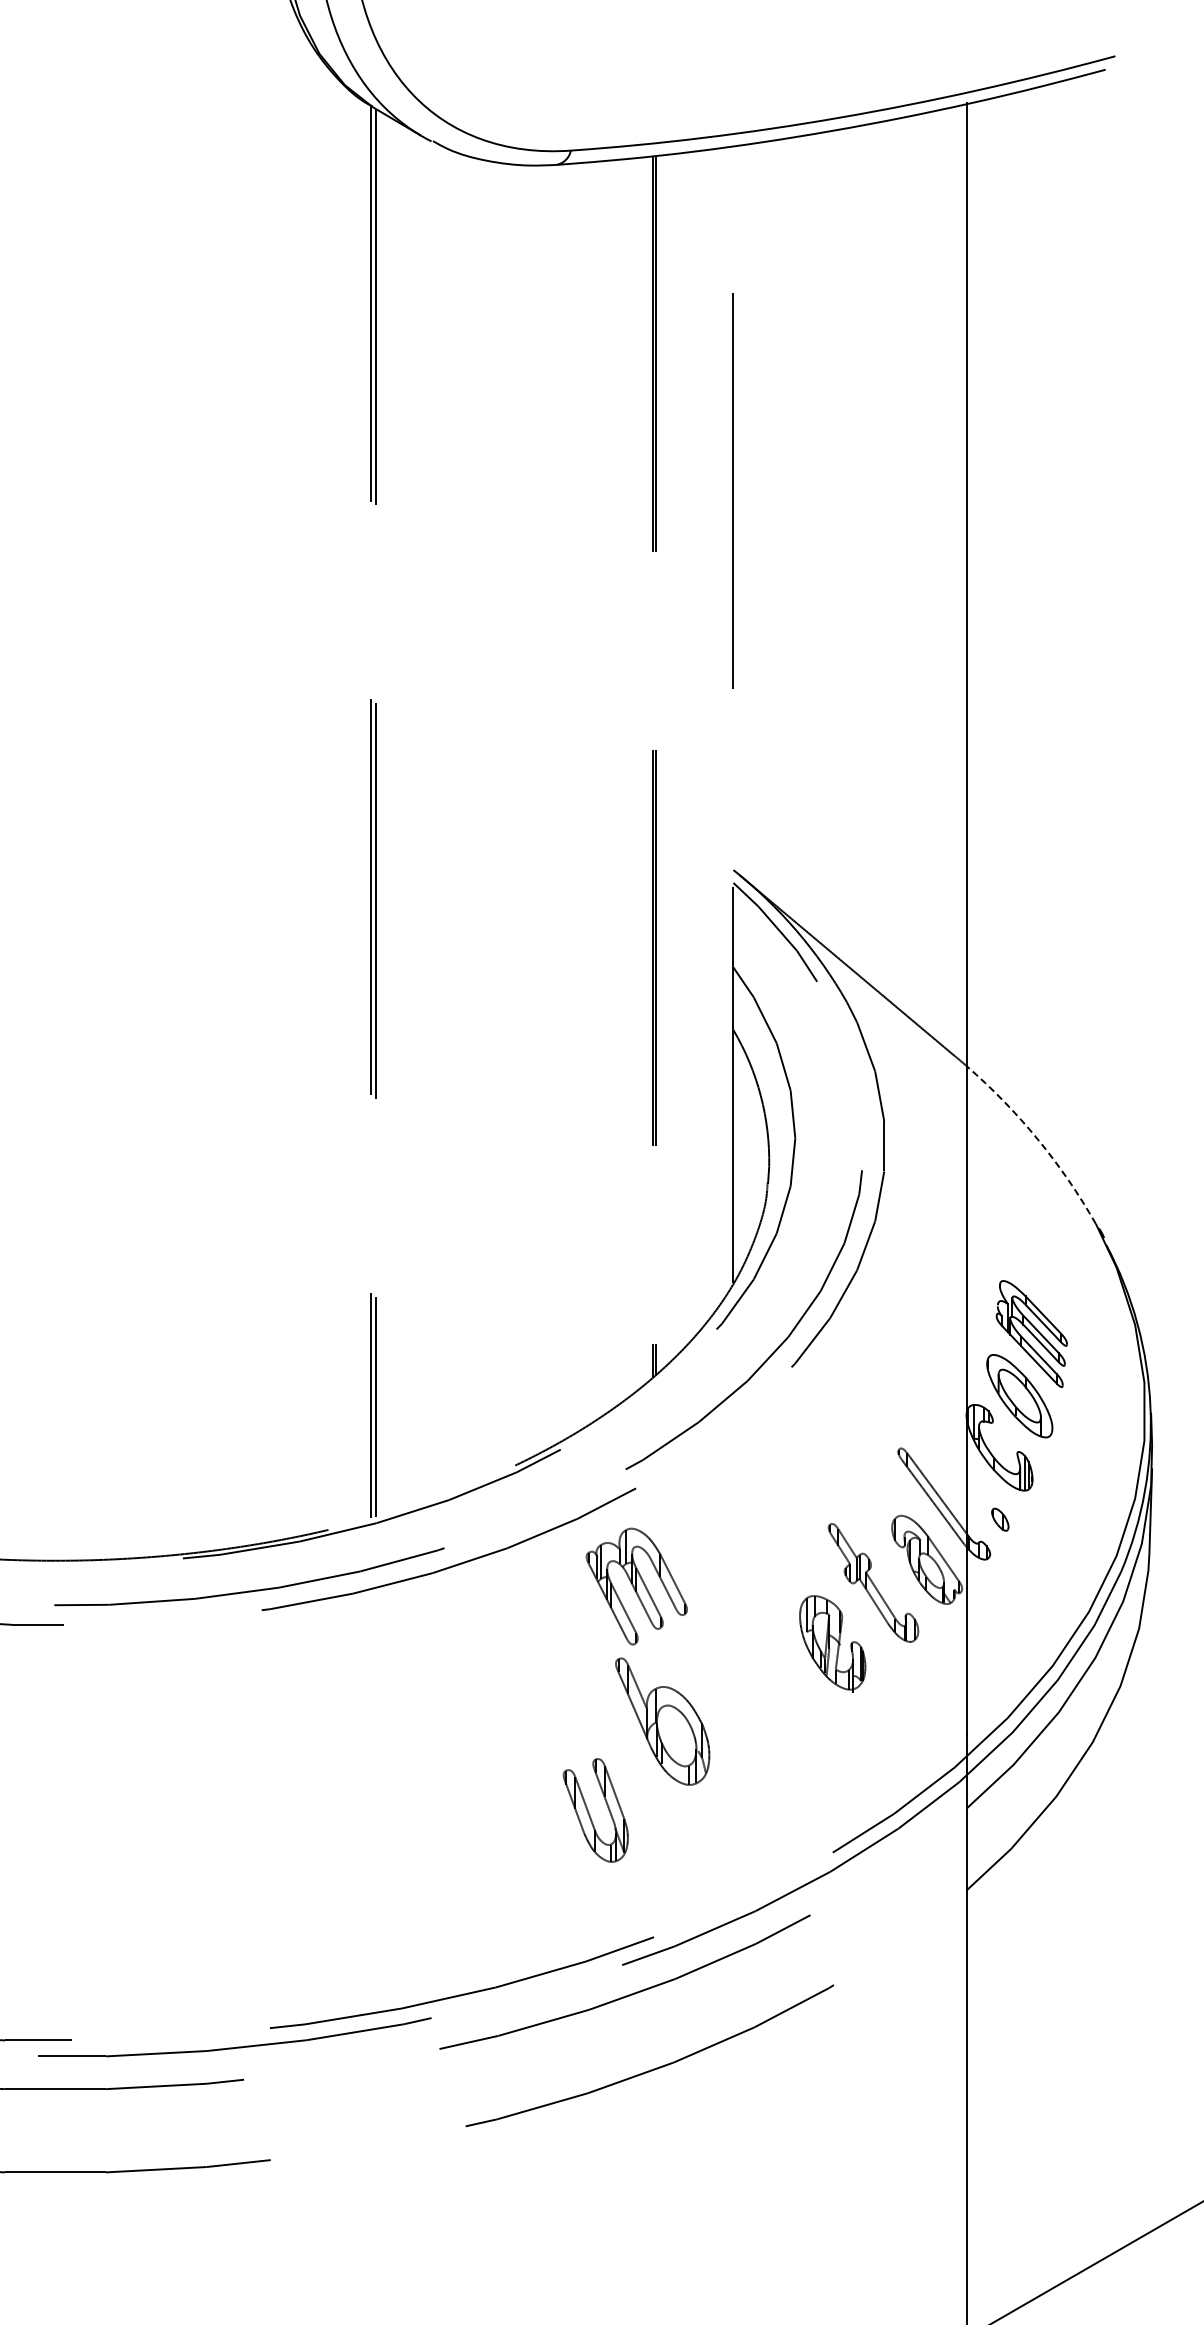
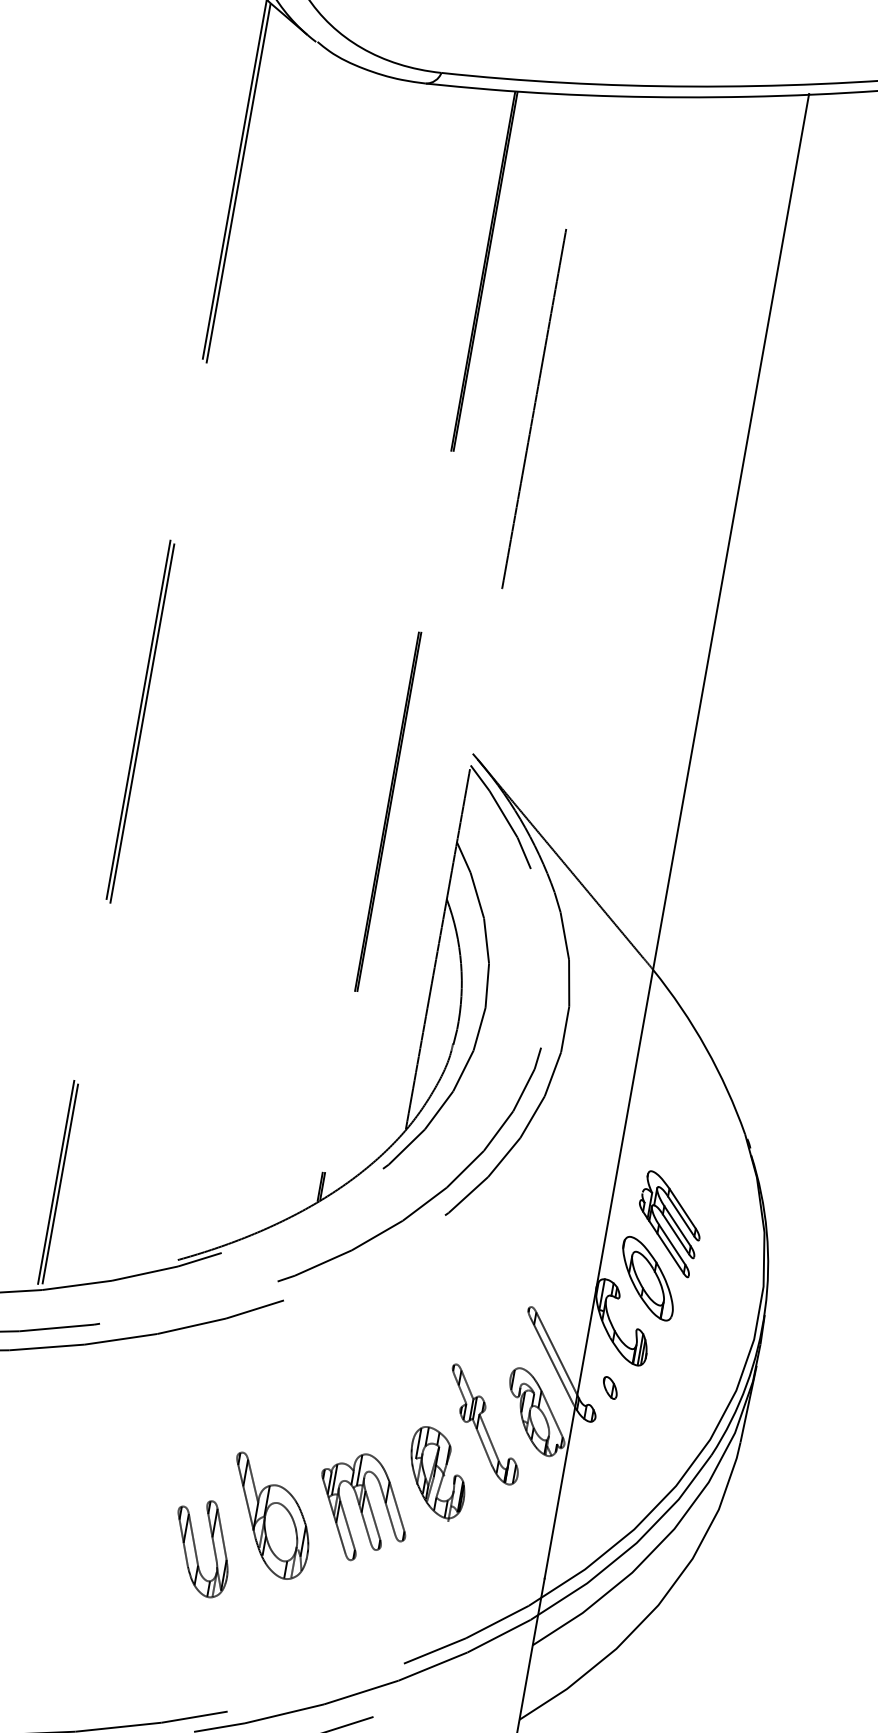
arc: (1037, 1139) -> (705, 1048), dashed -> solid
part: (636, 1586) -> (362, 1507), moved
part: (589, 1812) -> (196, 1548), moved

